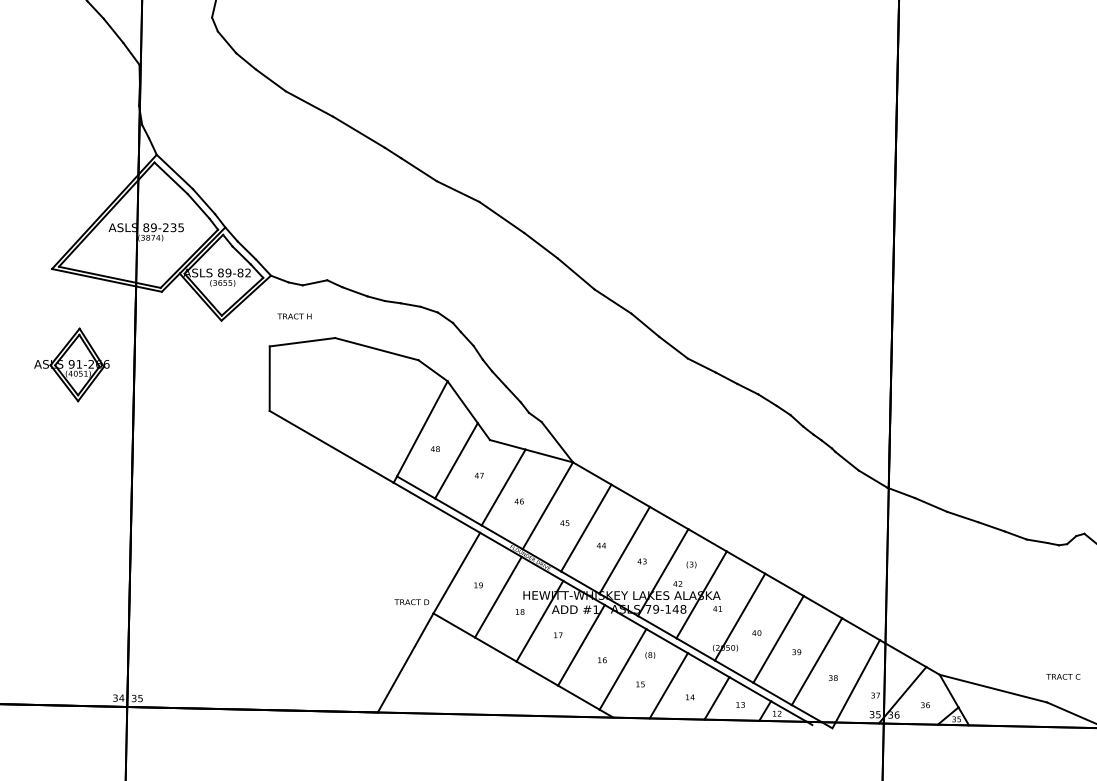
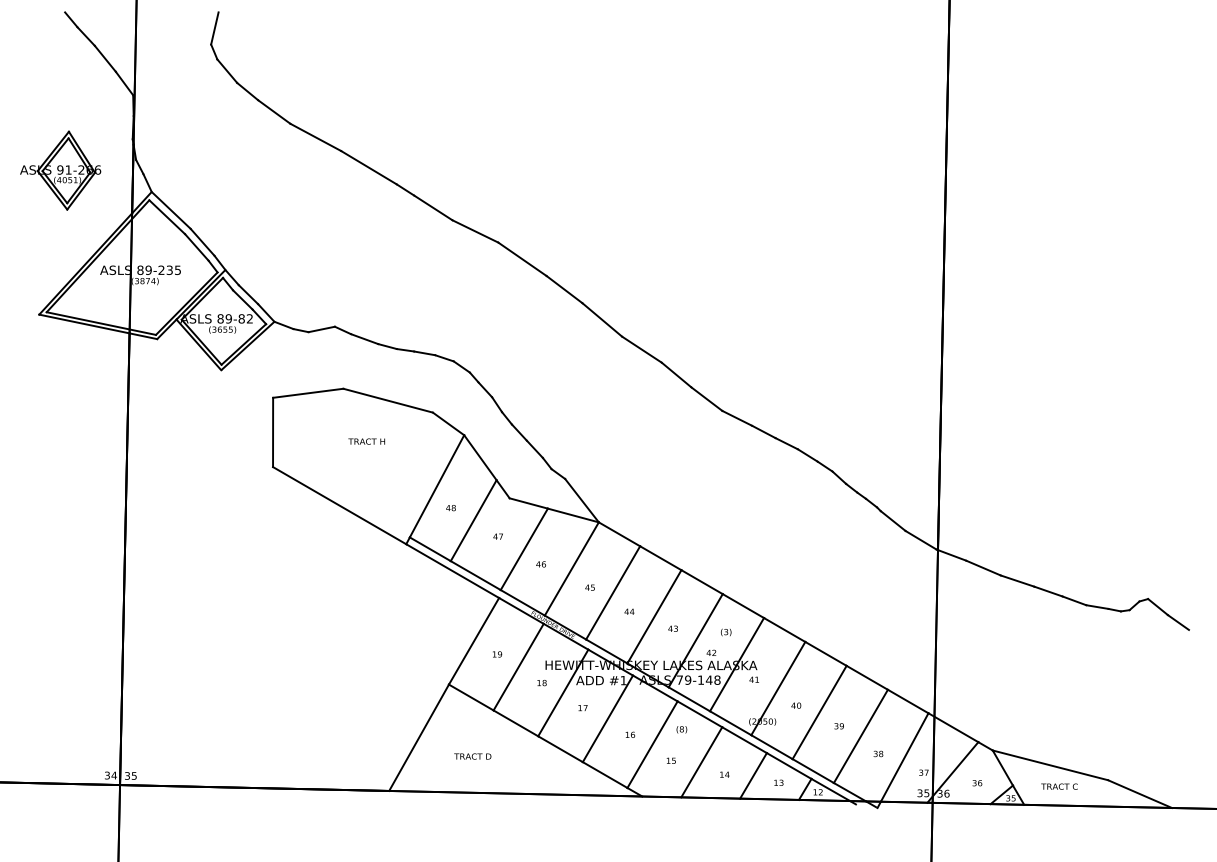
text: (294, 316) -> (366, 441), moved
part: (71, 364) -> (60, 170), moved
text: (411, 602) -> (472, 756), moved
text: (1063, 676) -> (1059, 786), moved

